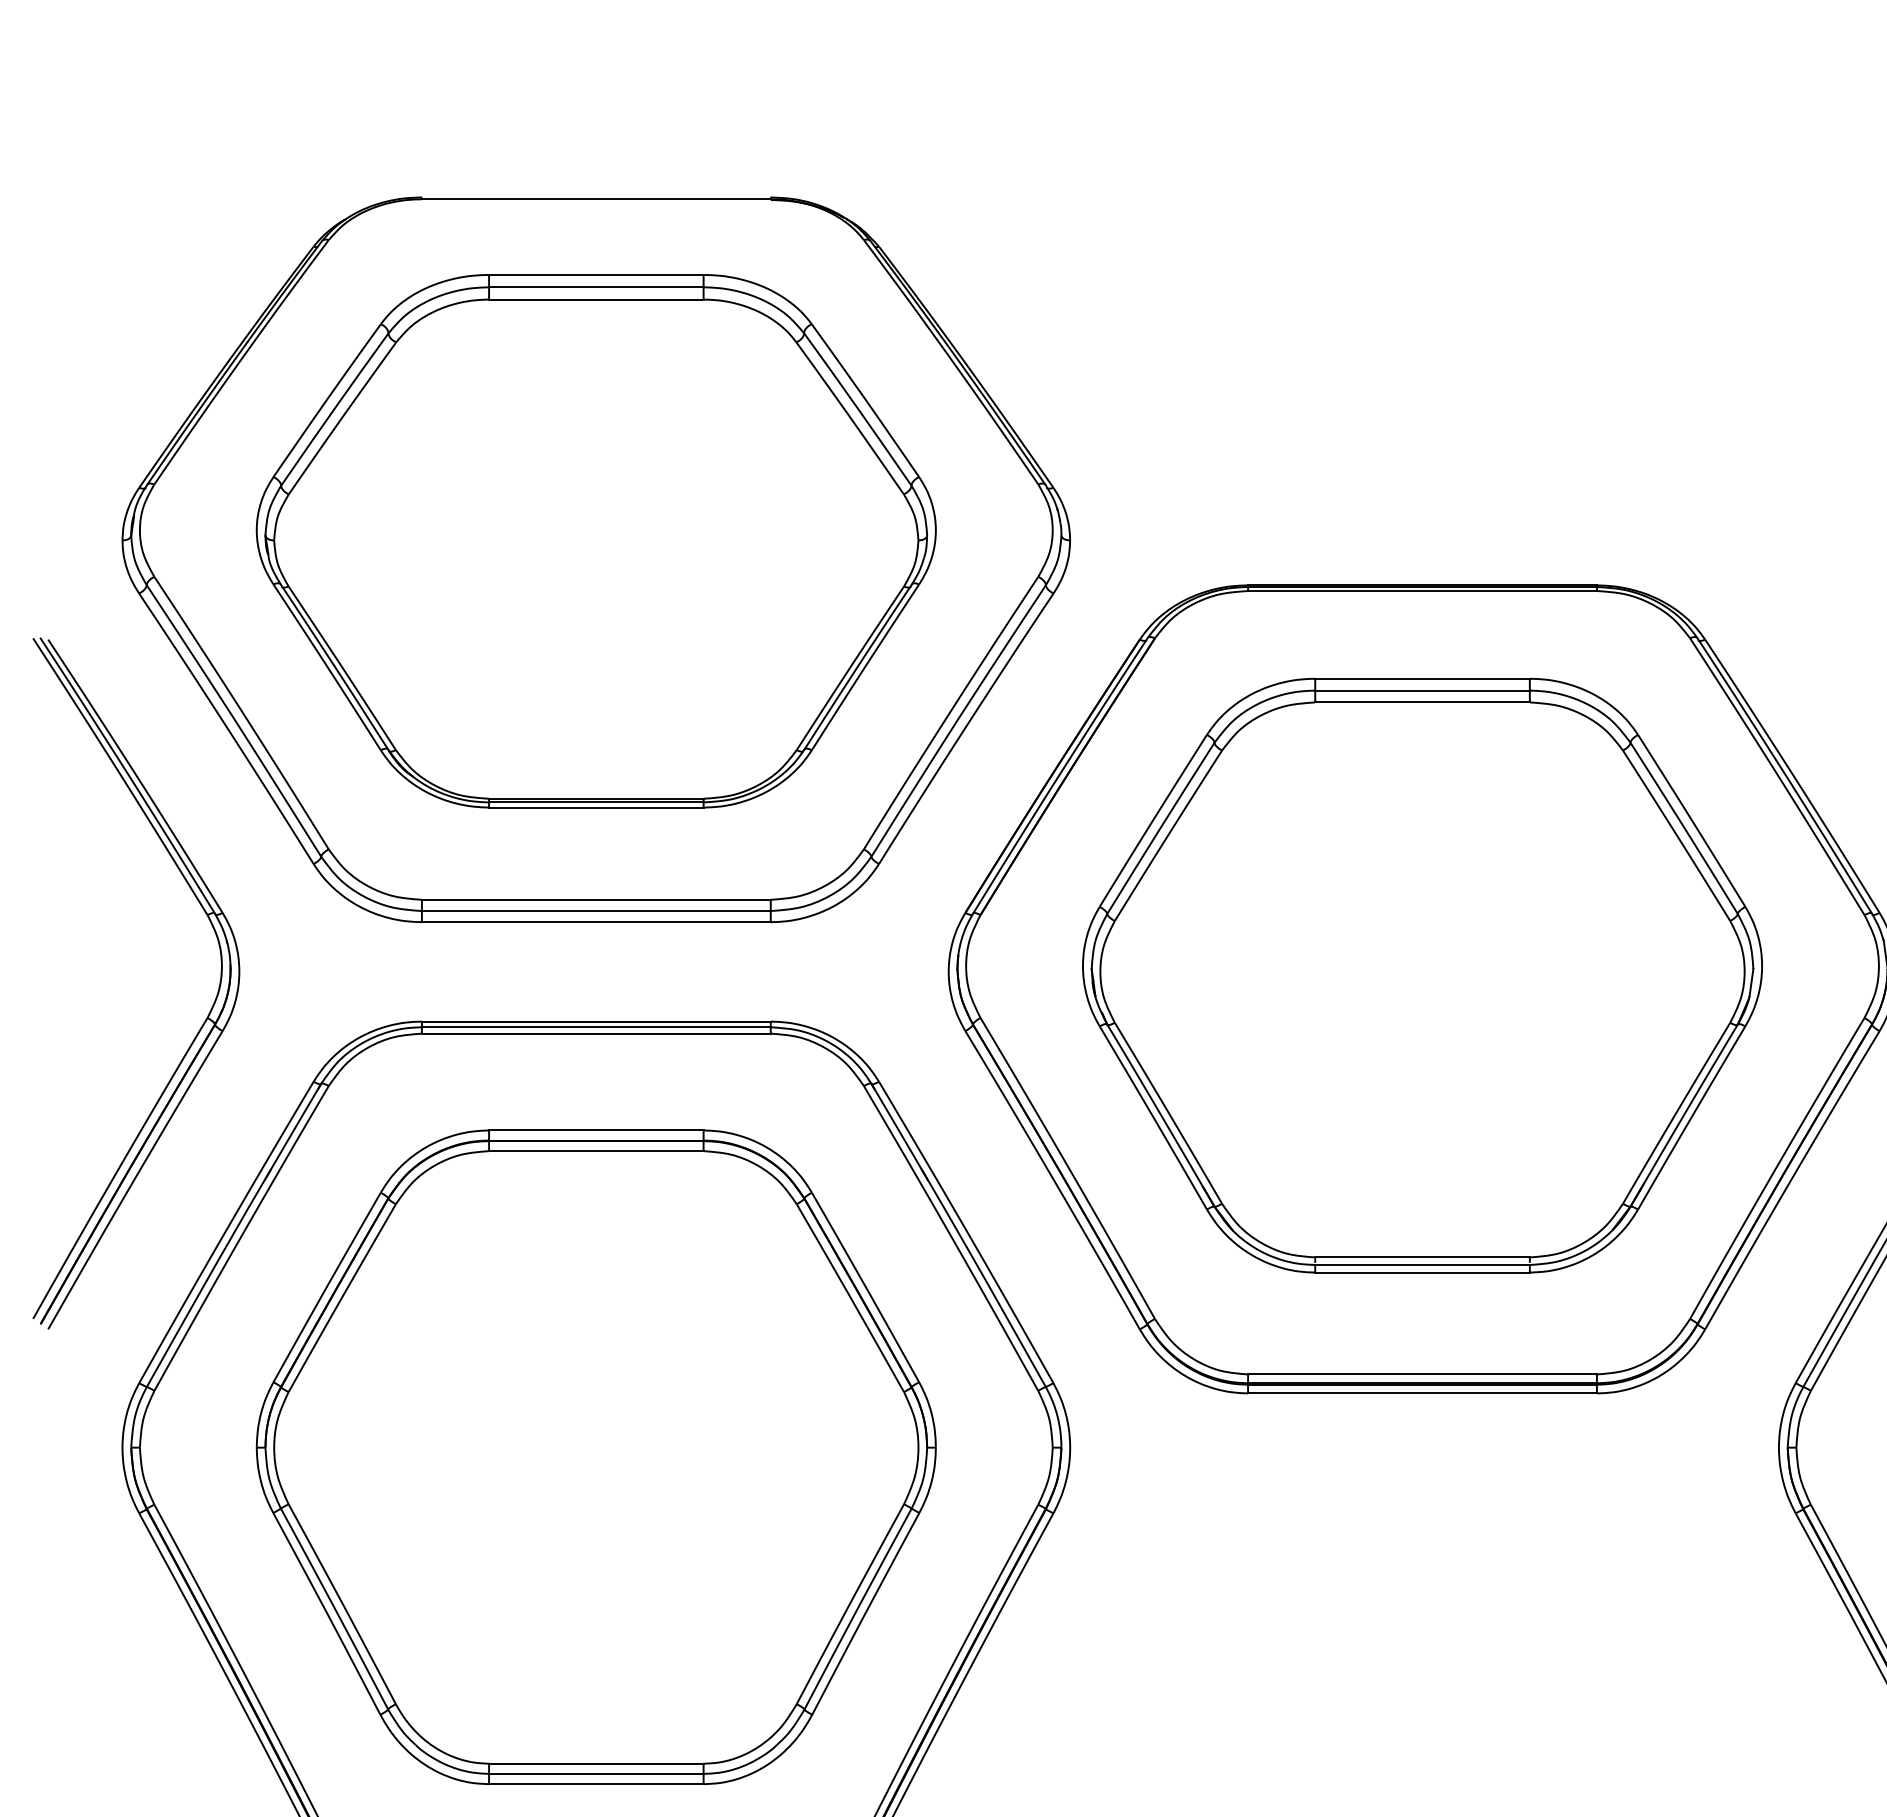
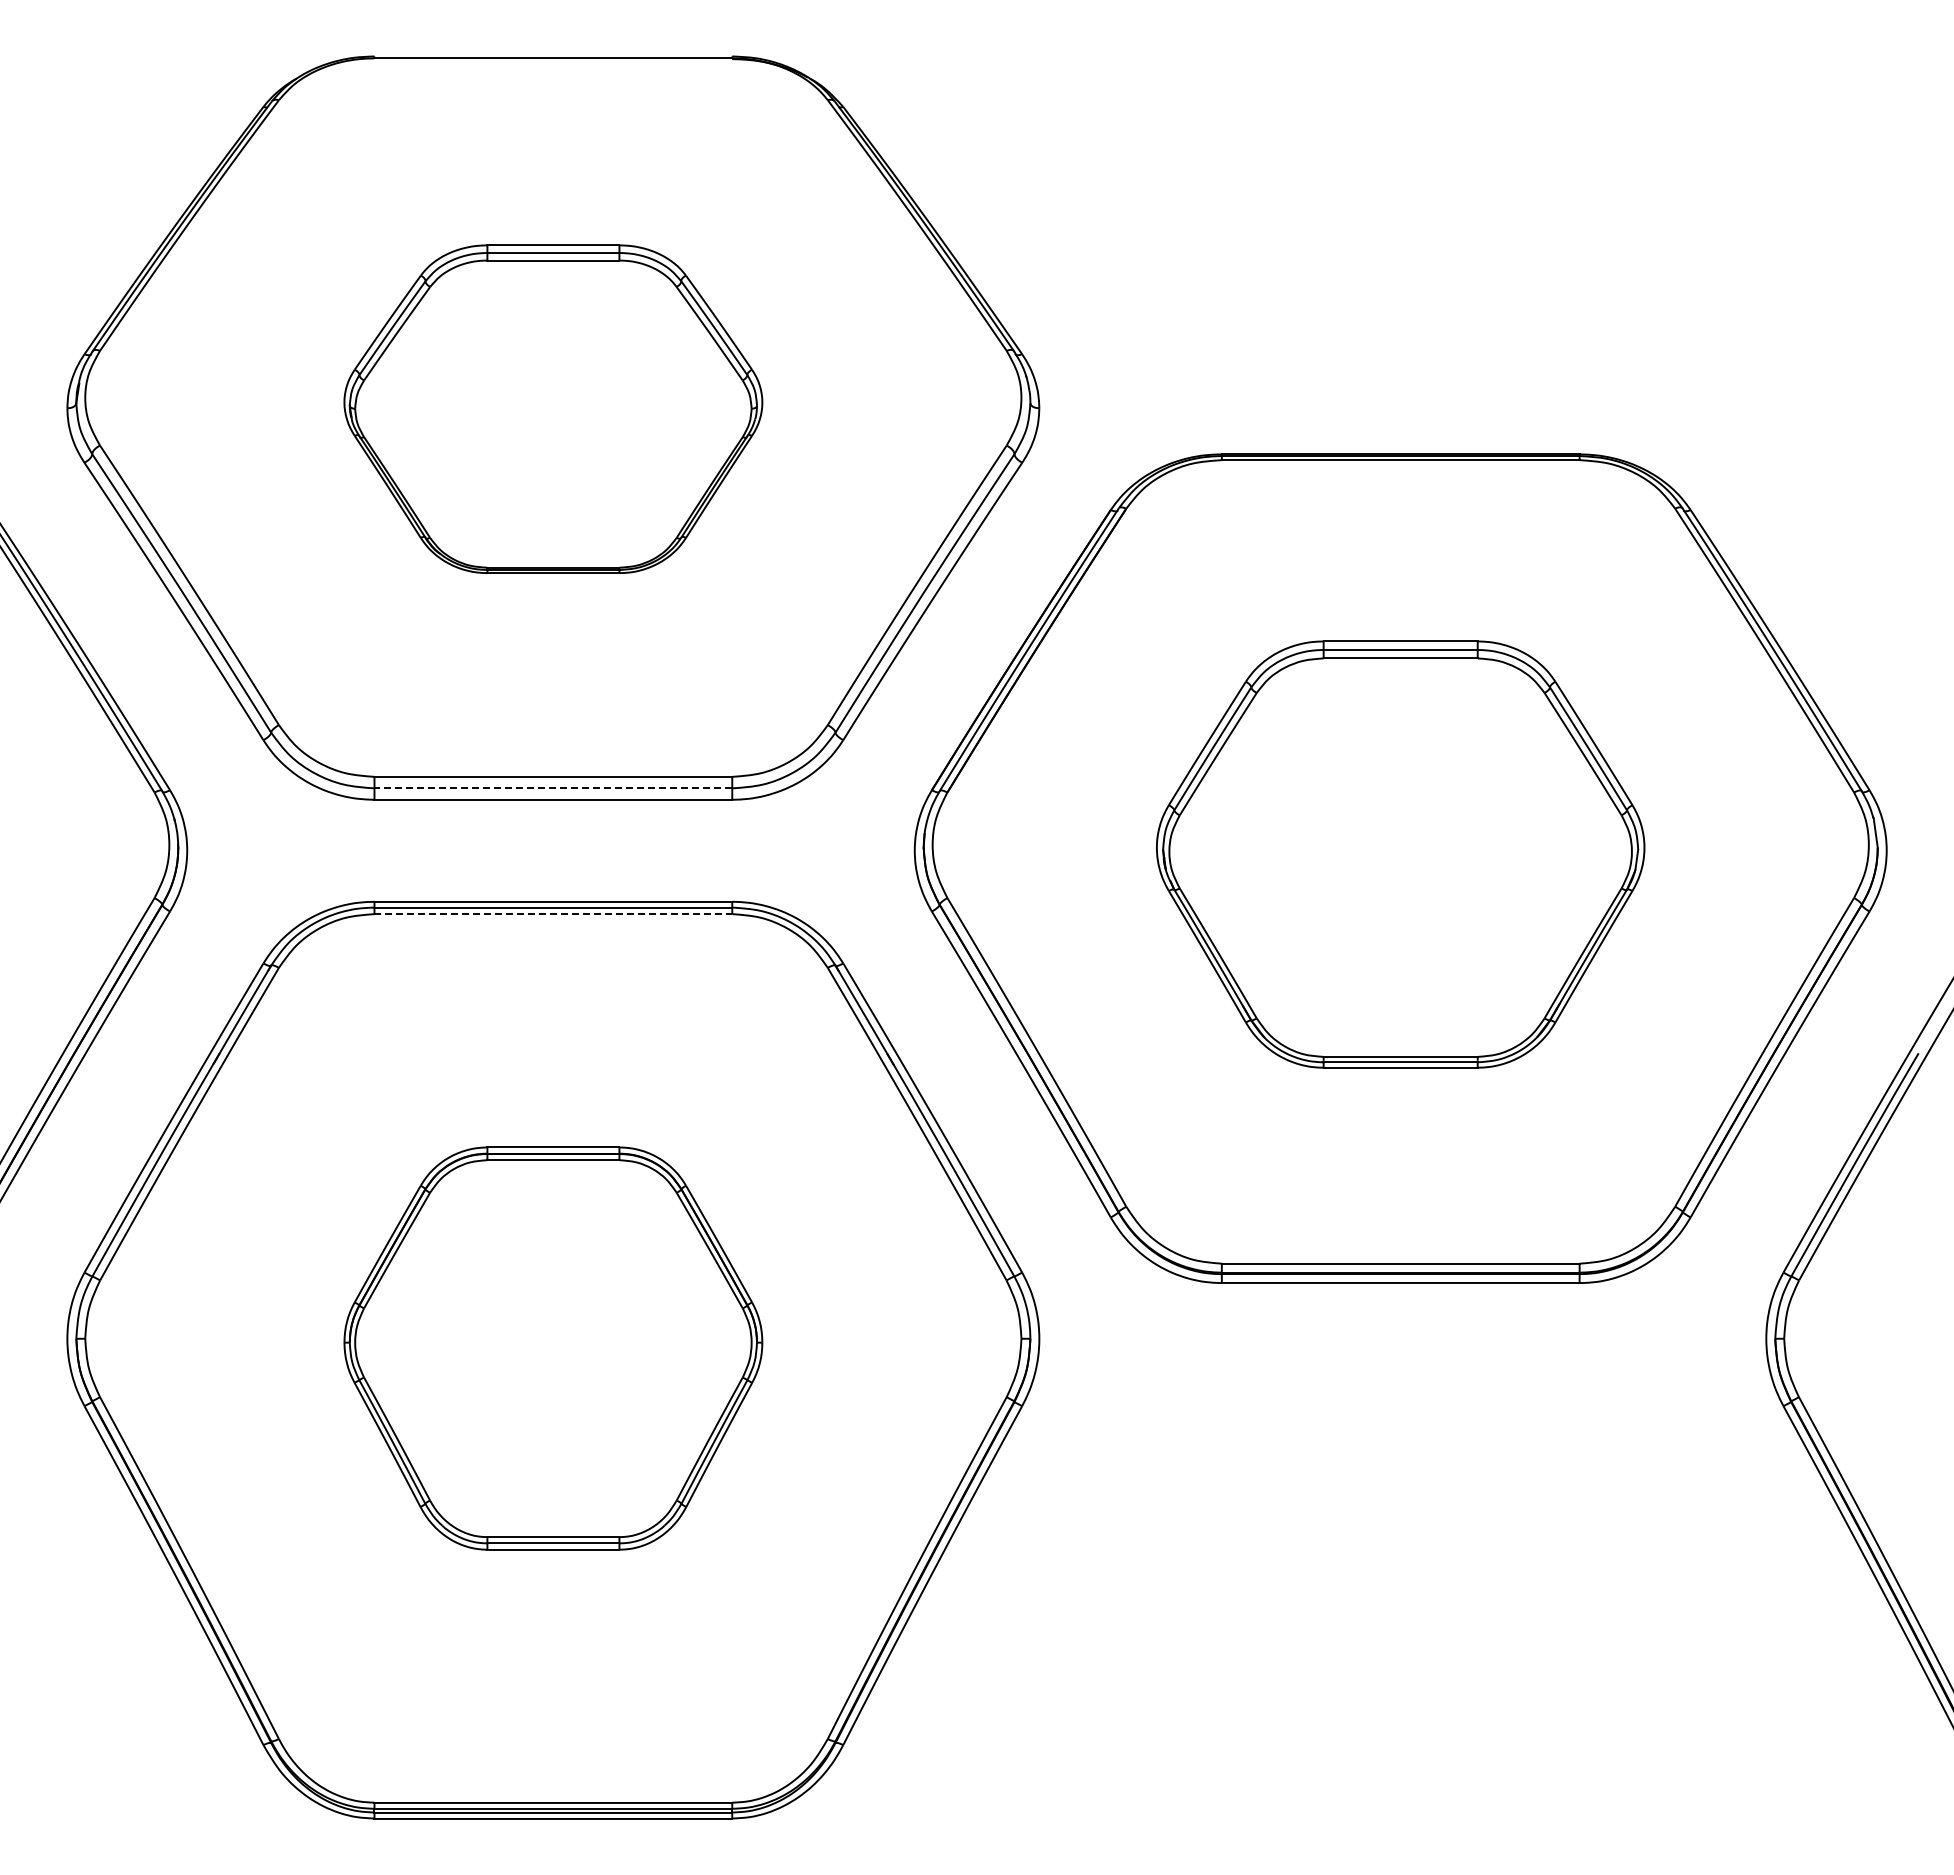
part: (596, 541) -> (553, 409), size x0.6
line: (596, 911) -> (553, 788), solid -> dashed
part: (1422, 975) -> (1400, 854), size x0.7
line: (596, 1034) -> (553, 914), solid -> dashed
part: (596, 1457) -> (553, 1348), size x0.6

